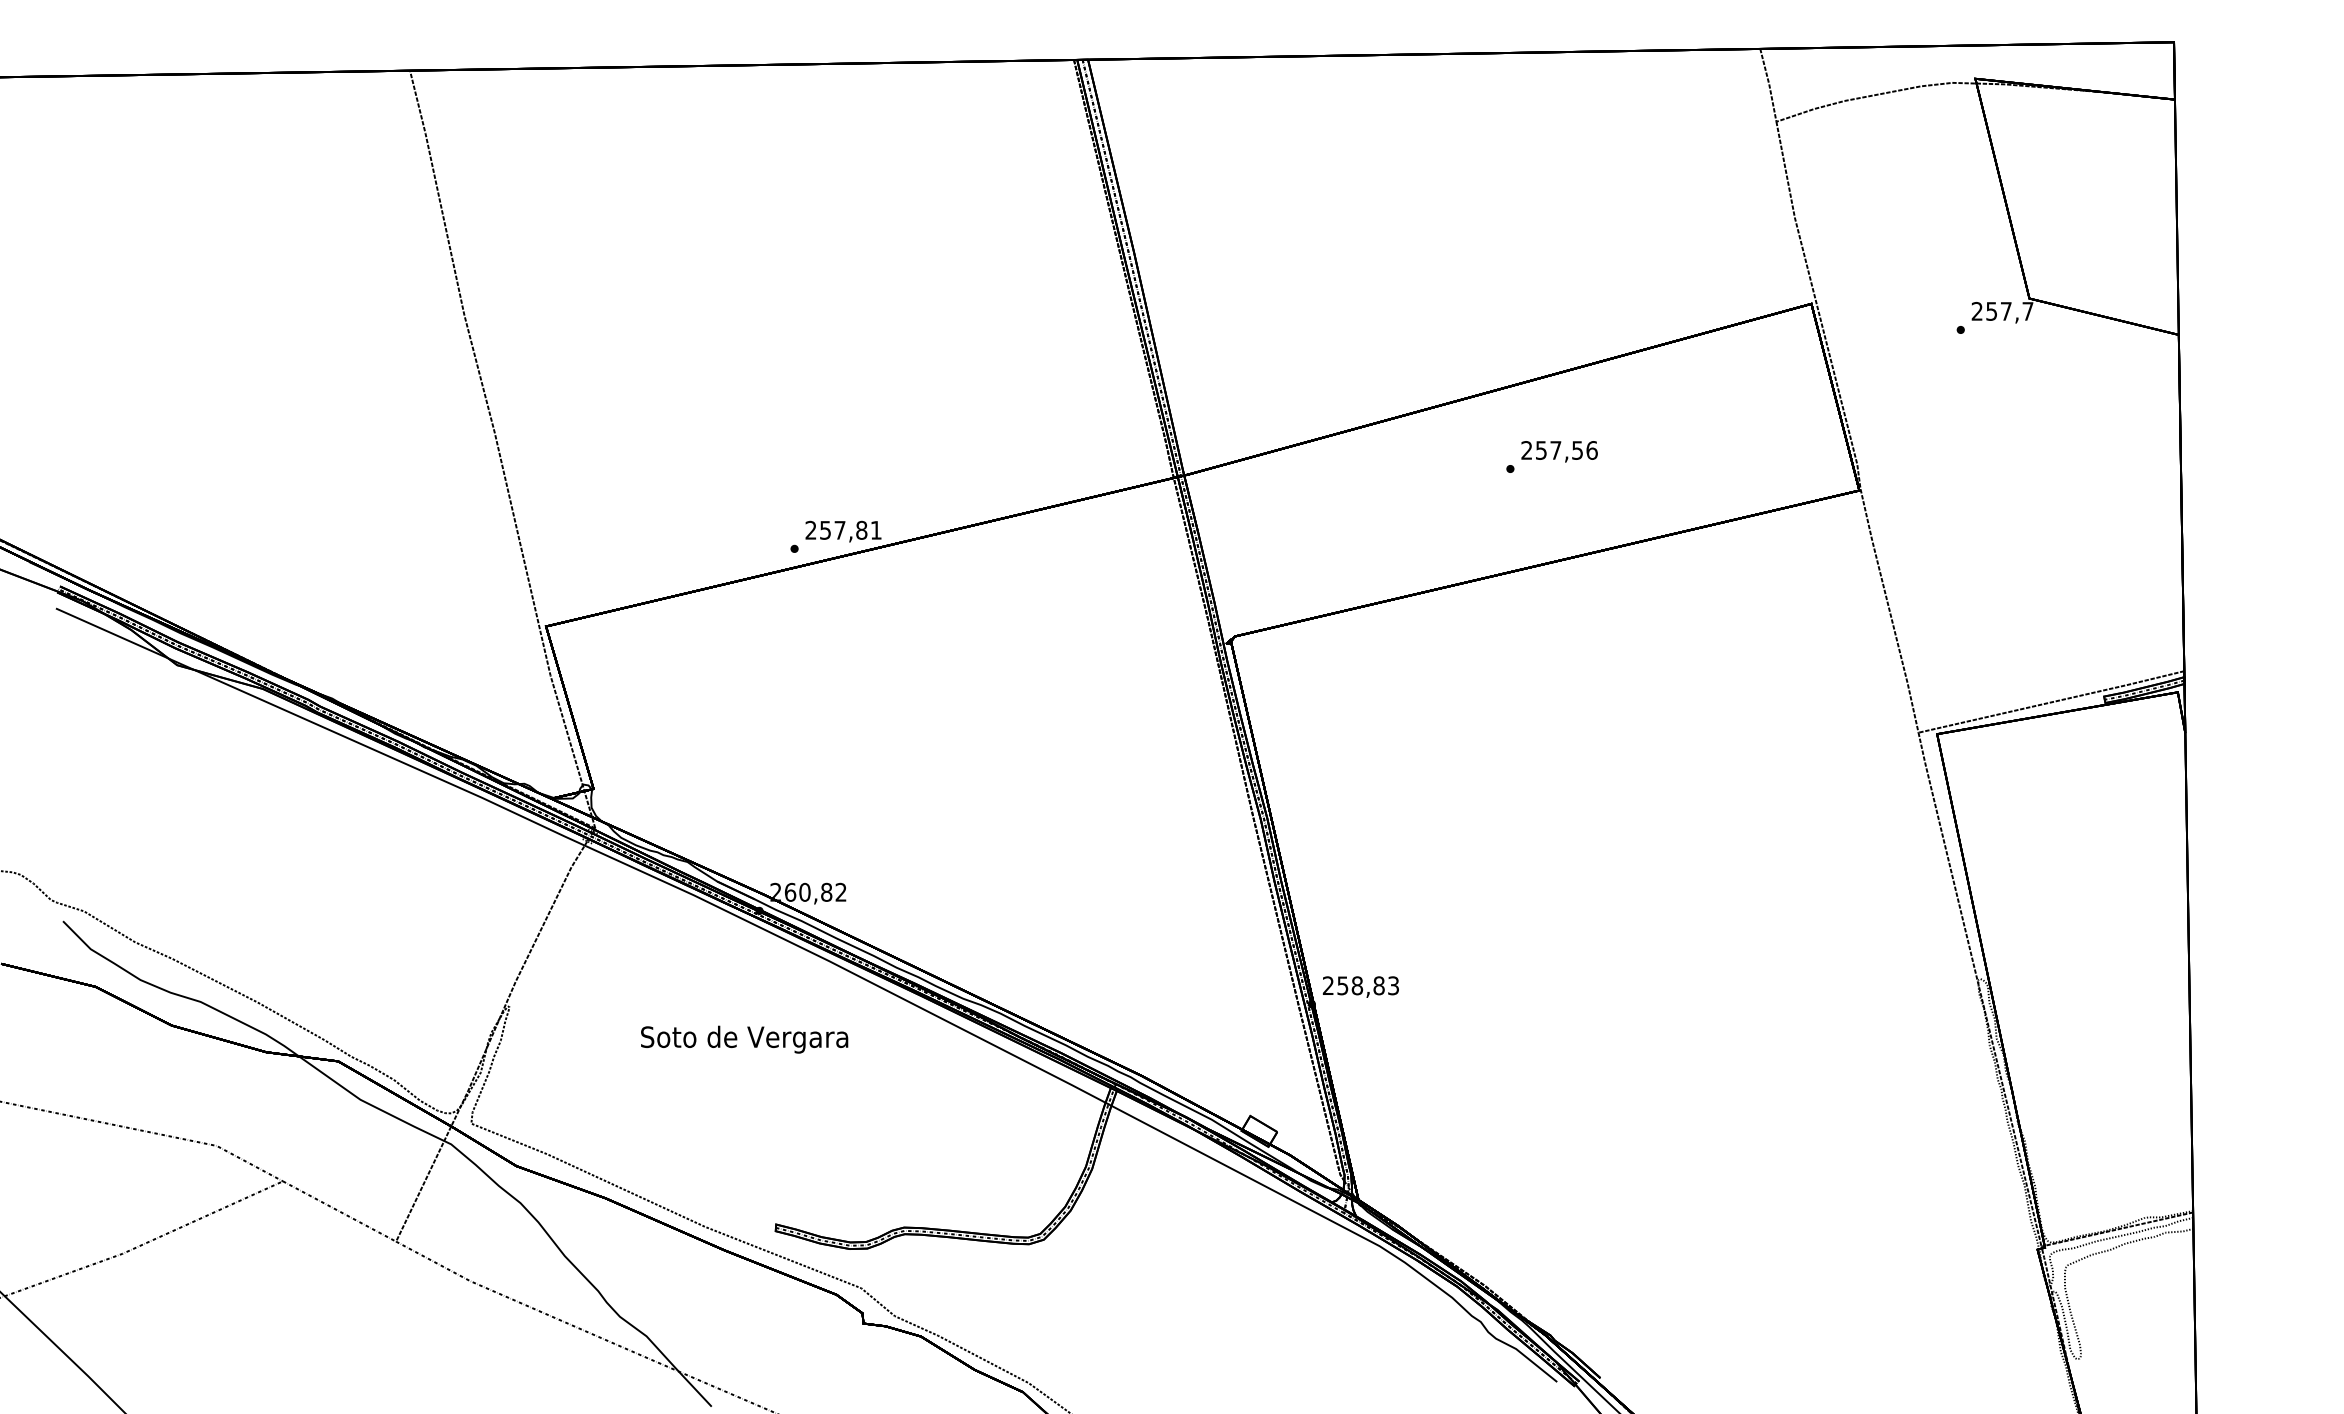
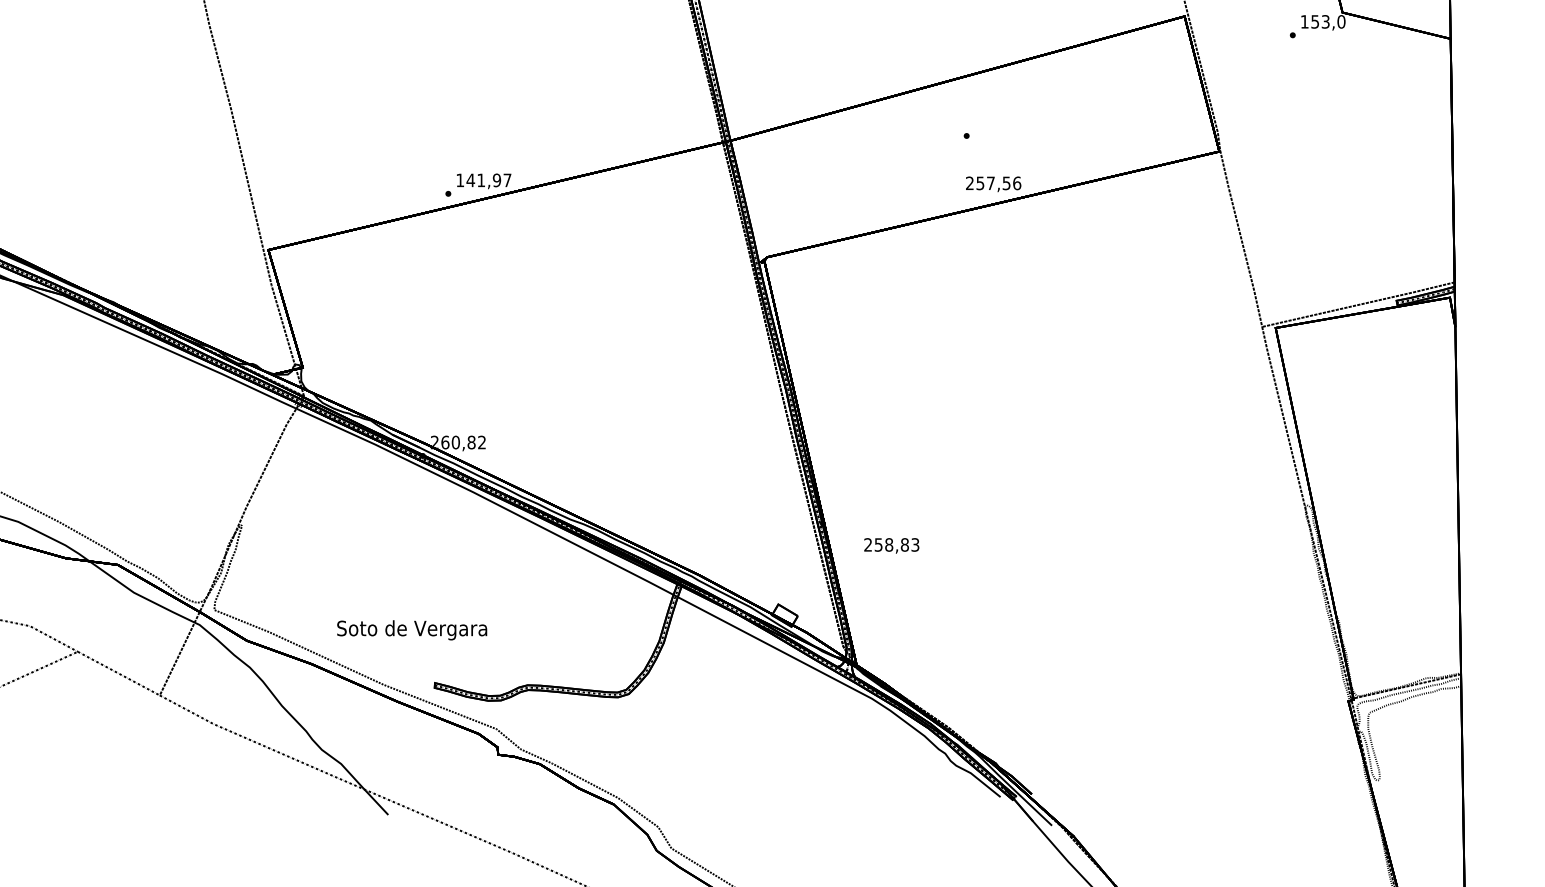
text: (2002, 310) -> (1323, 21), 257,7 -> 153,0
text: (1559, 451) -> (993, 184), moved
text: (843, 529) -> (483, 179), 257,81 -> 141,97
text: (1360, 986) -> (891, 545), moved
text: (744, 1039) -> (412, 630), moved

